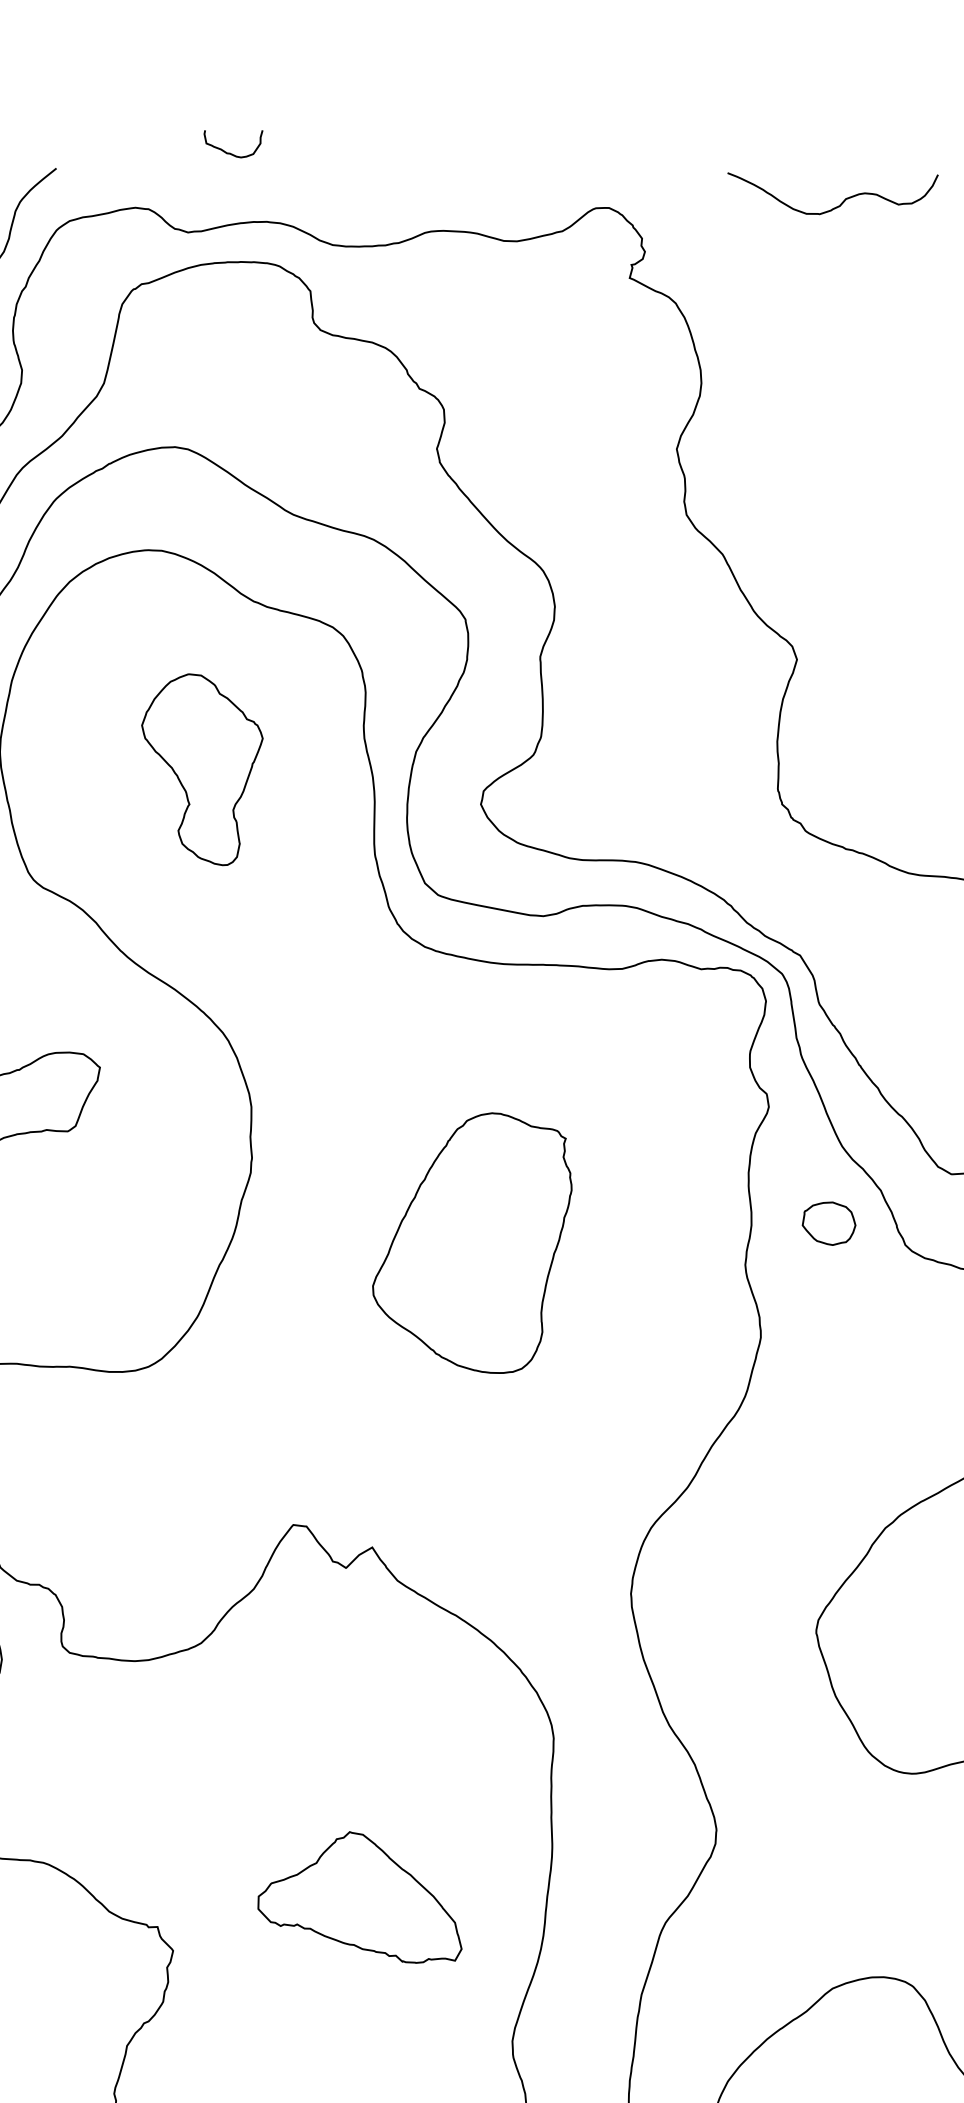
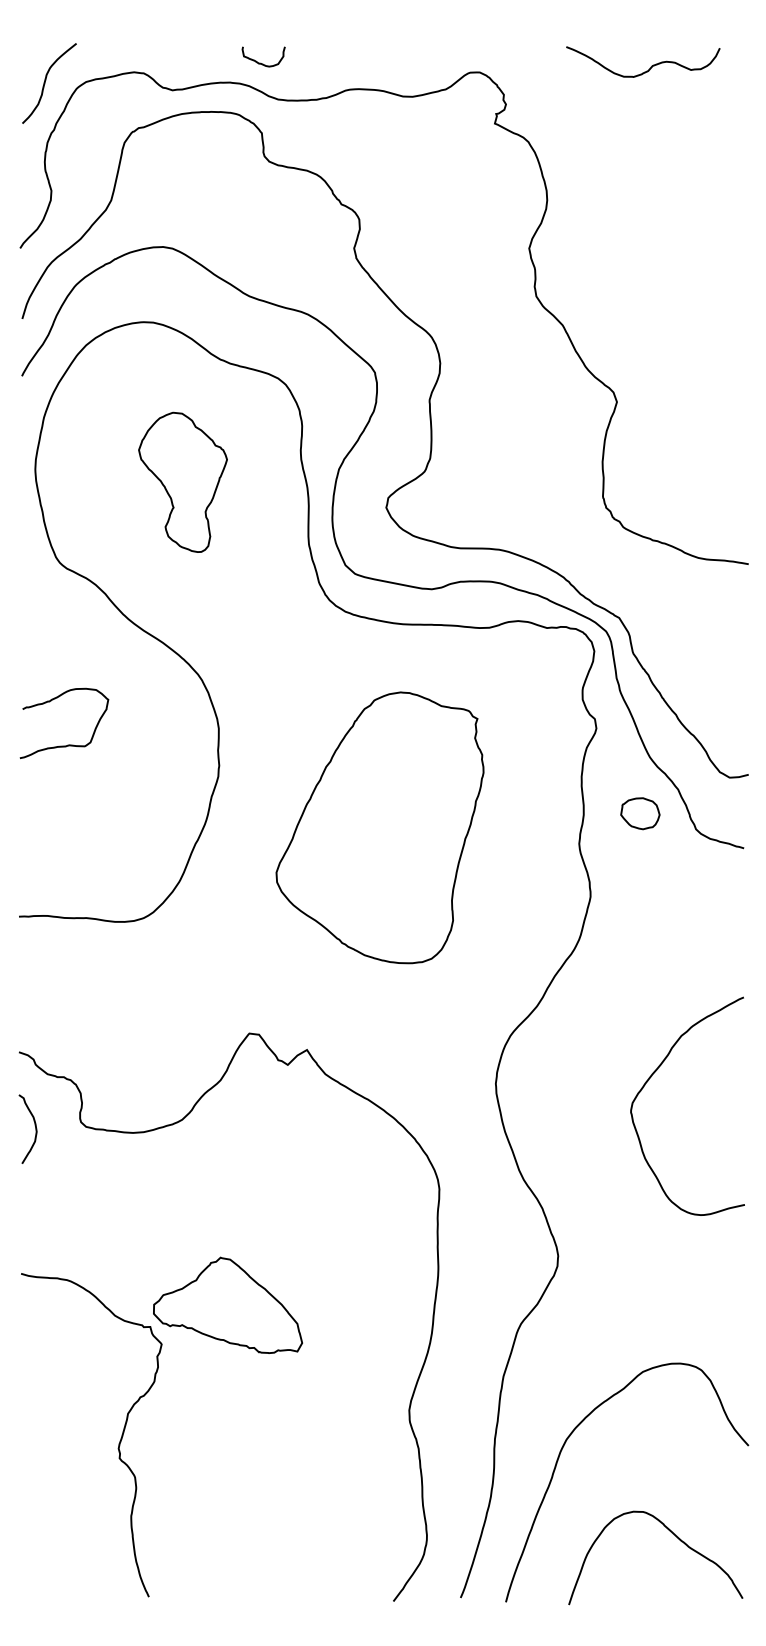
curve: (229, 151) -> (260, 62), moved
part: (471, 1242) -> (379, 827), size x1.43
part: (359, 1896) -> (227, 1304), moved

